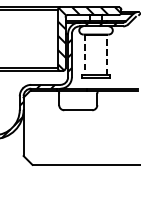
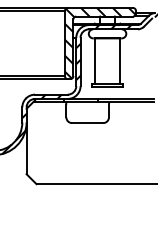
line: (84, 55) -> (94, 61), dashed -> solid
line: (107, 55) -> (120, 61), dashed -> solid

